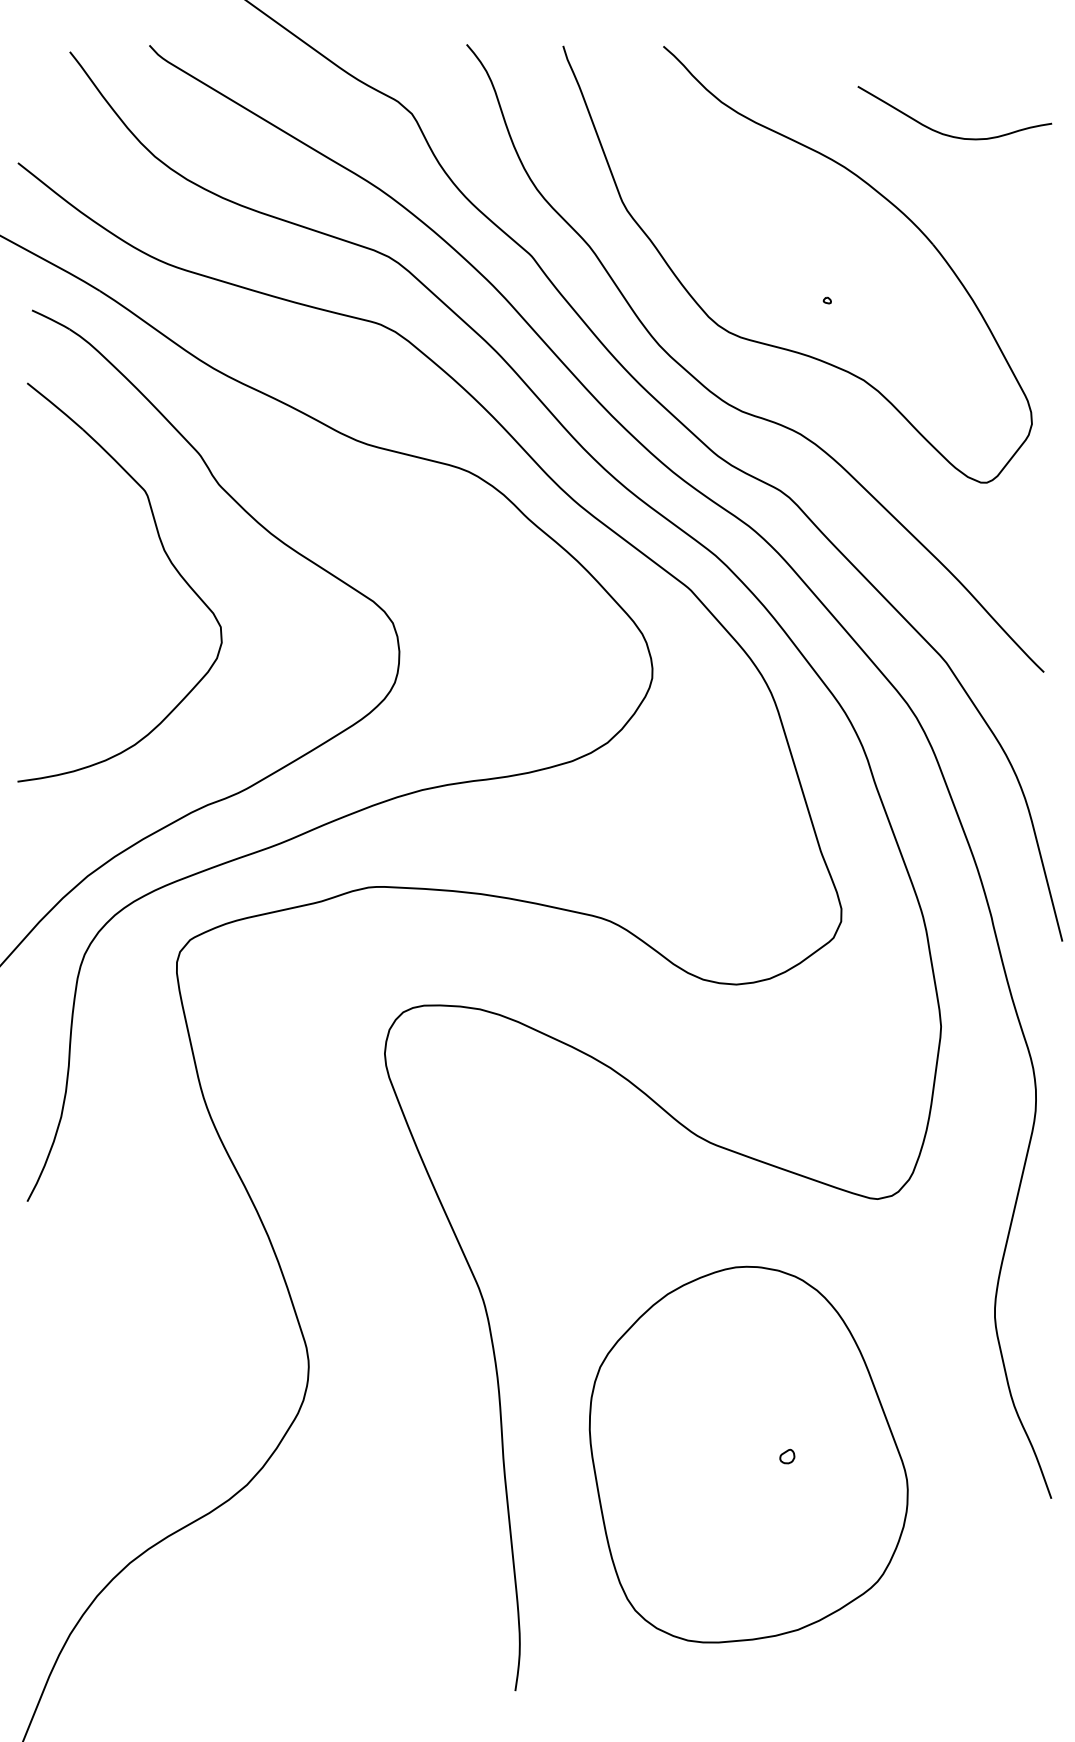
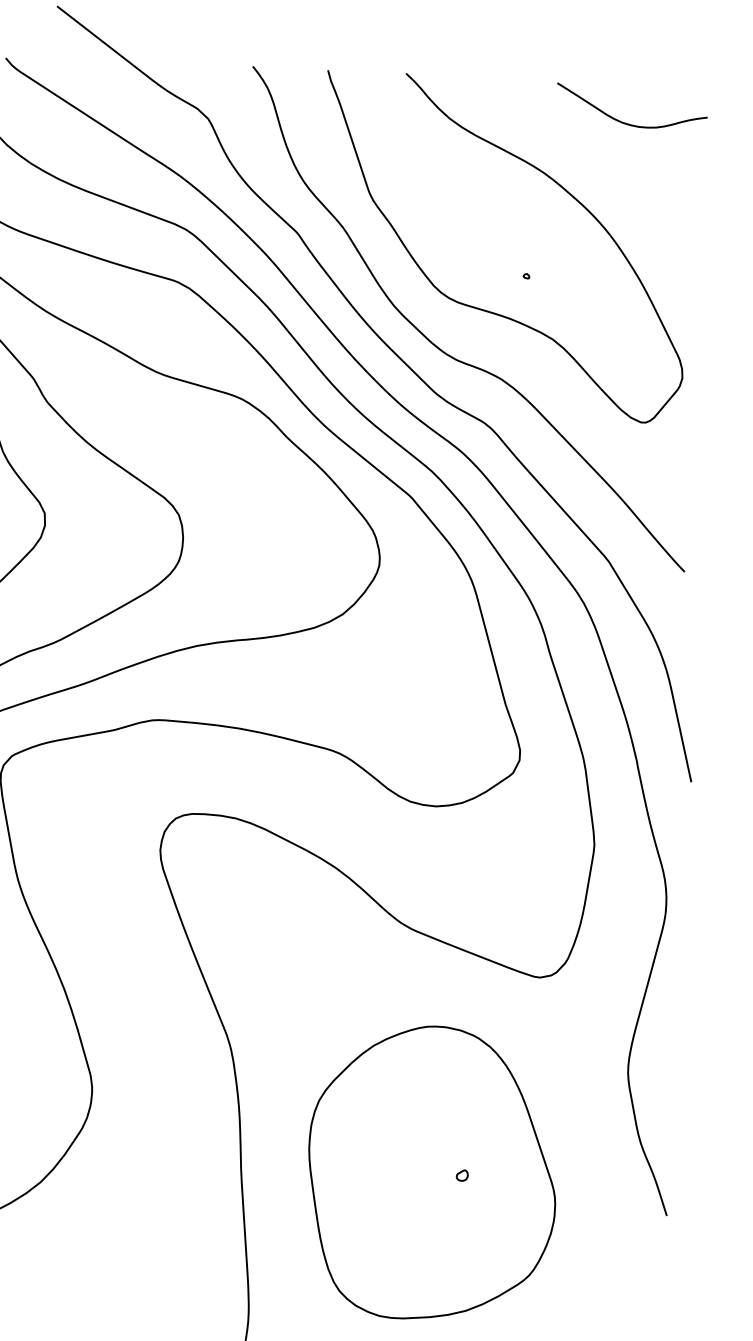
curve: (948, 134) -> (626, 123), moved

